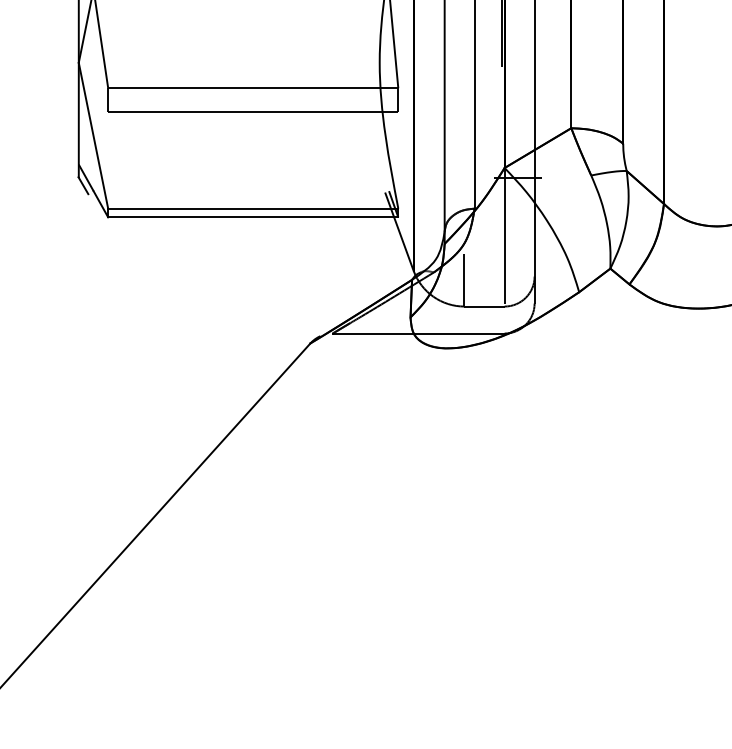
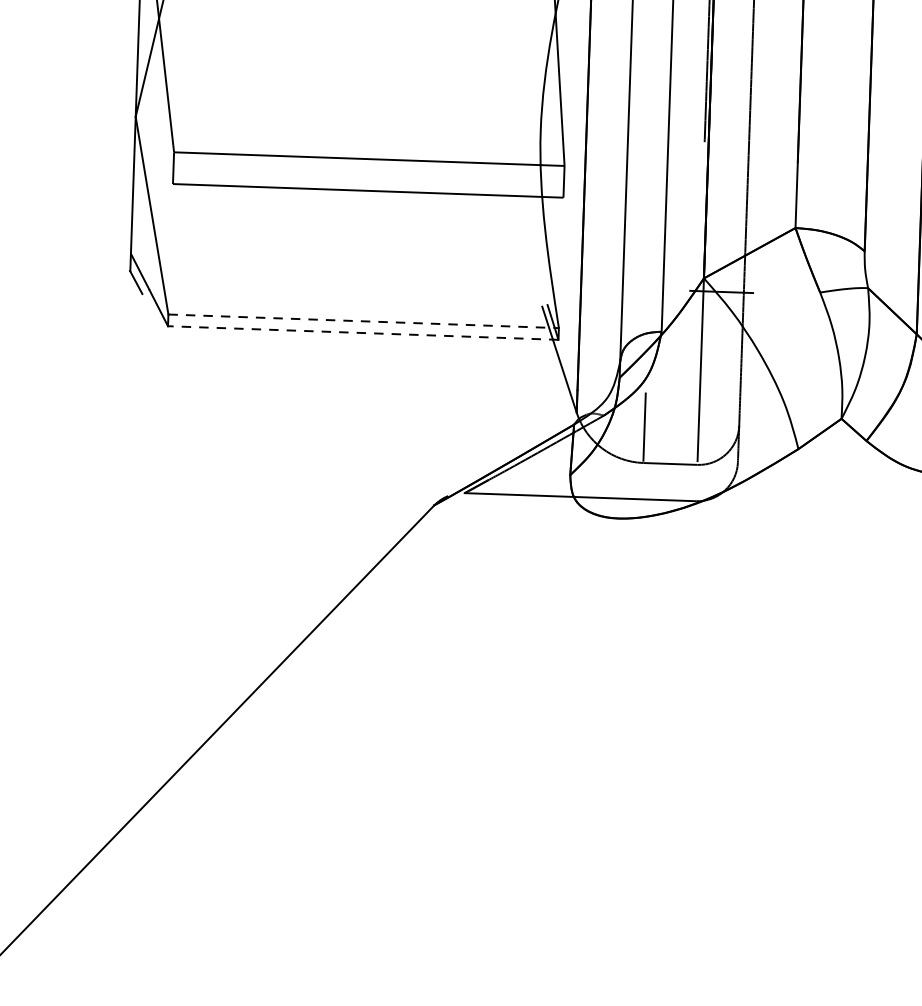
line: (253, 208) -> (364, 321), solid -> dashed
line: (252, 217) -> (362, 333), solid -> dashed

